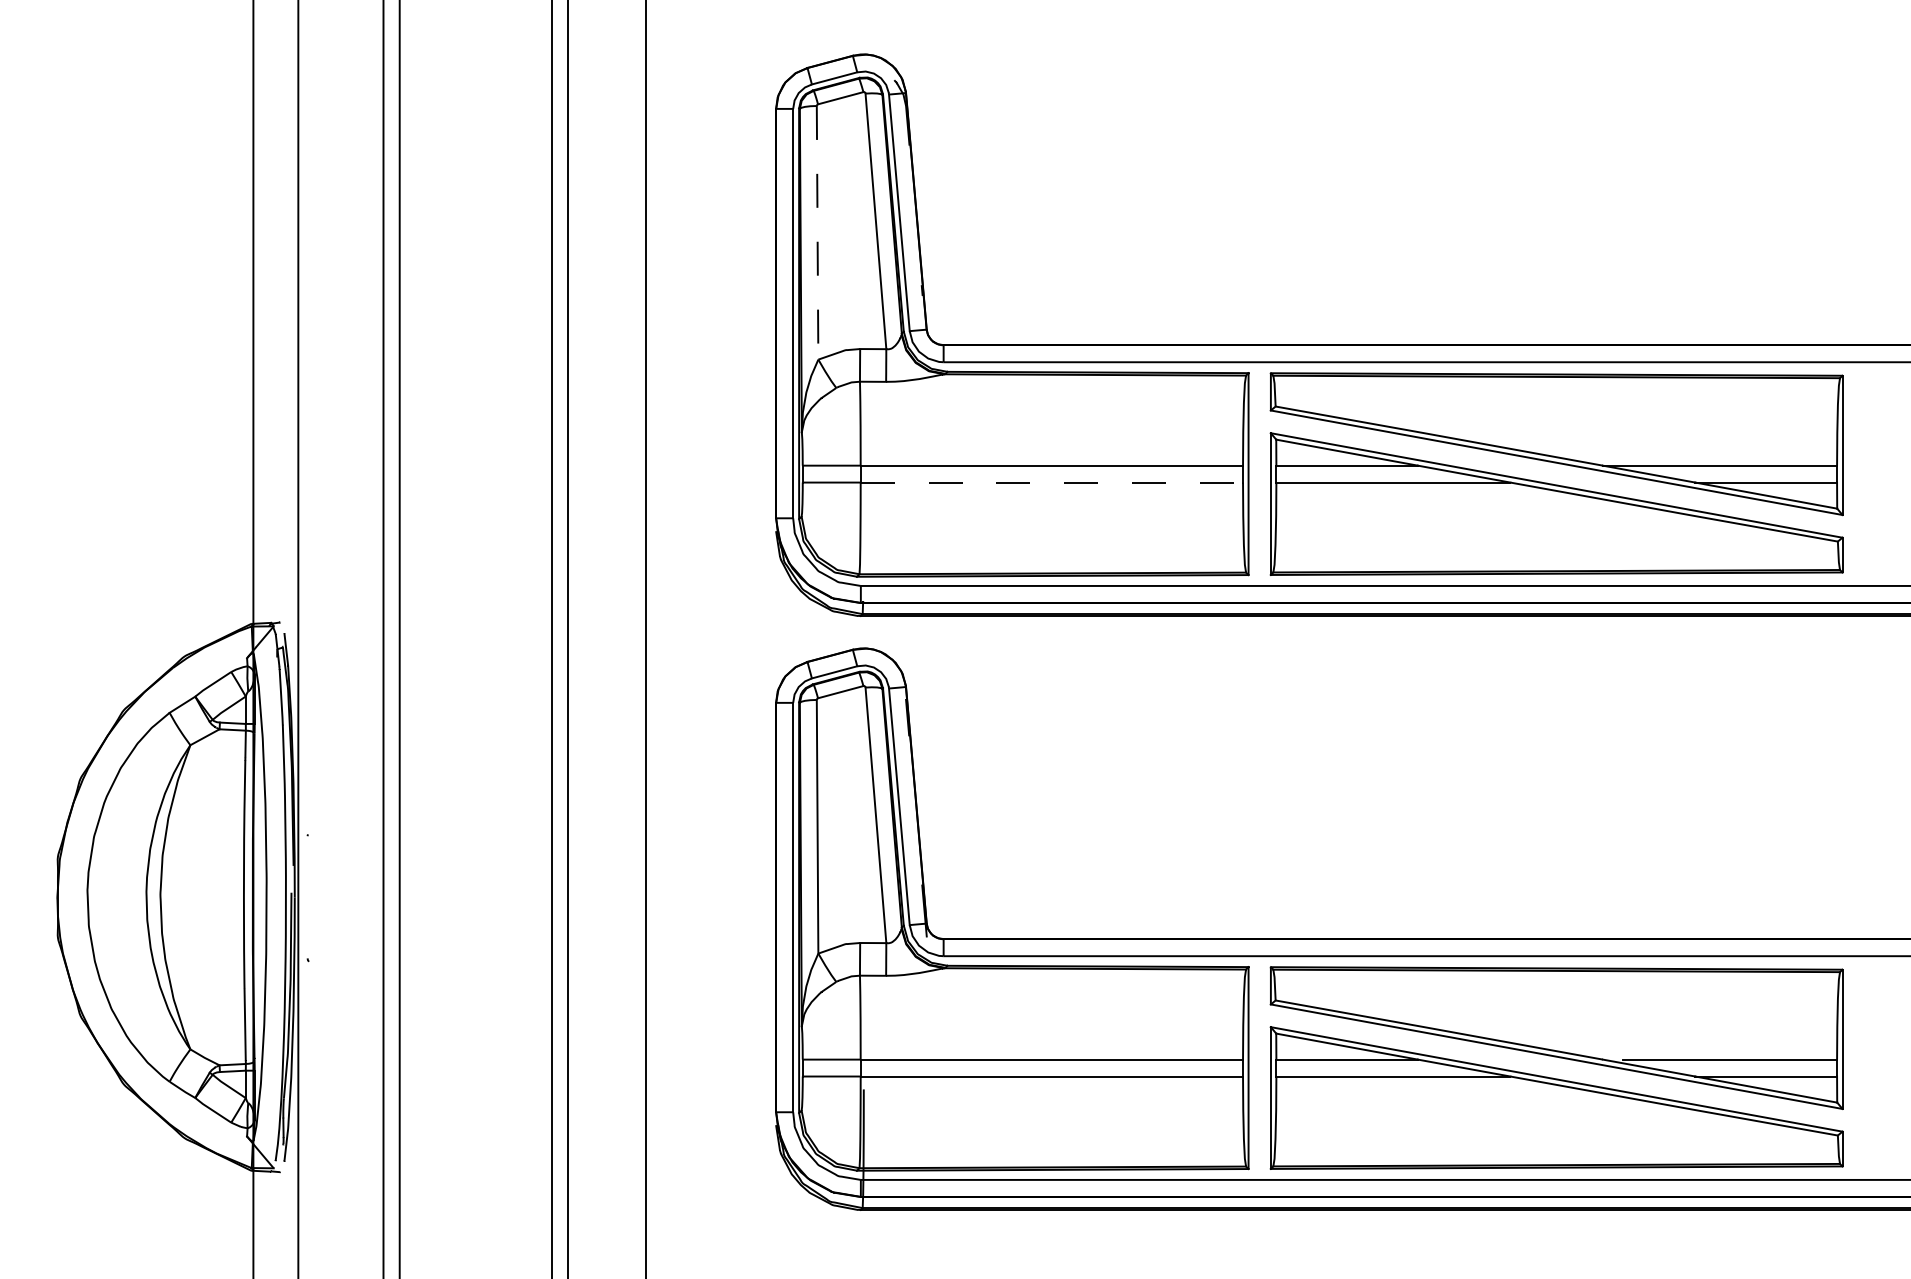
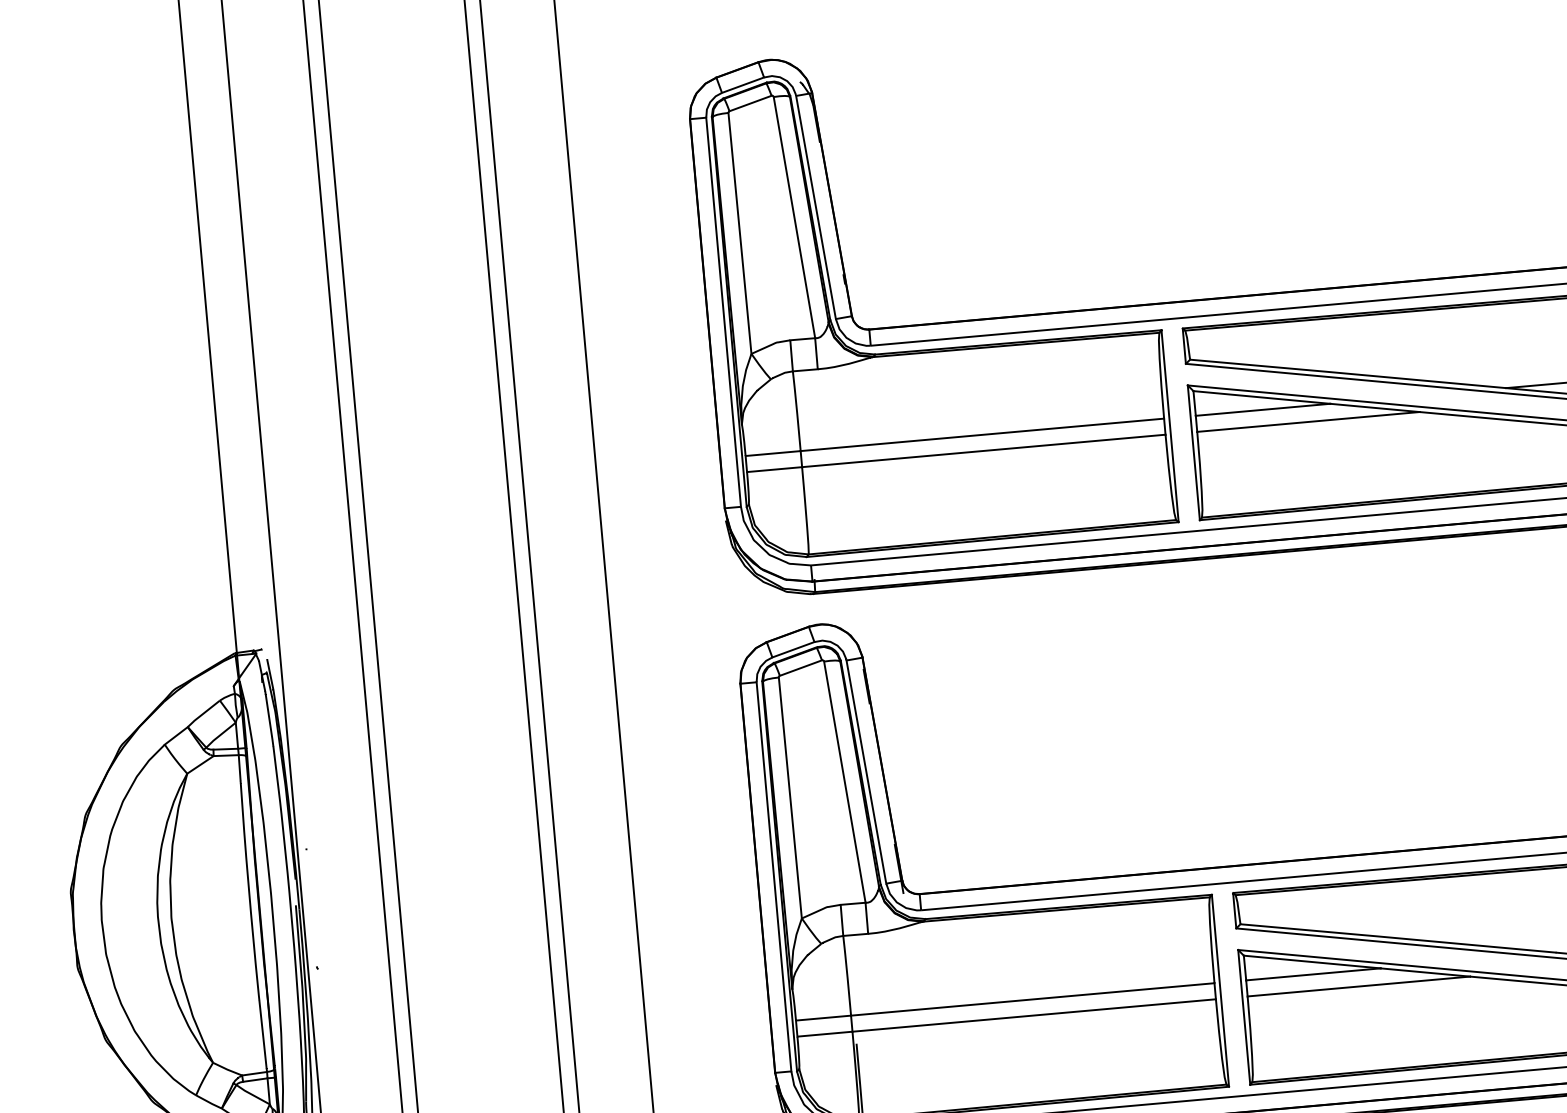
line: (817, 232) -> (739, 233), dashed -> solid
line: (1052, 482) -> (984, 450), dashed -> solid

